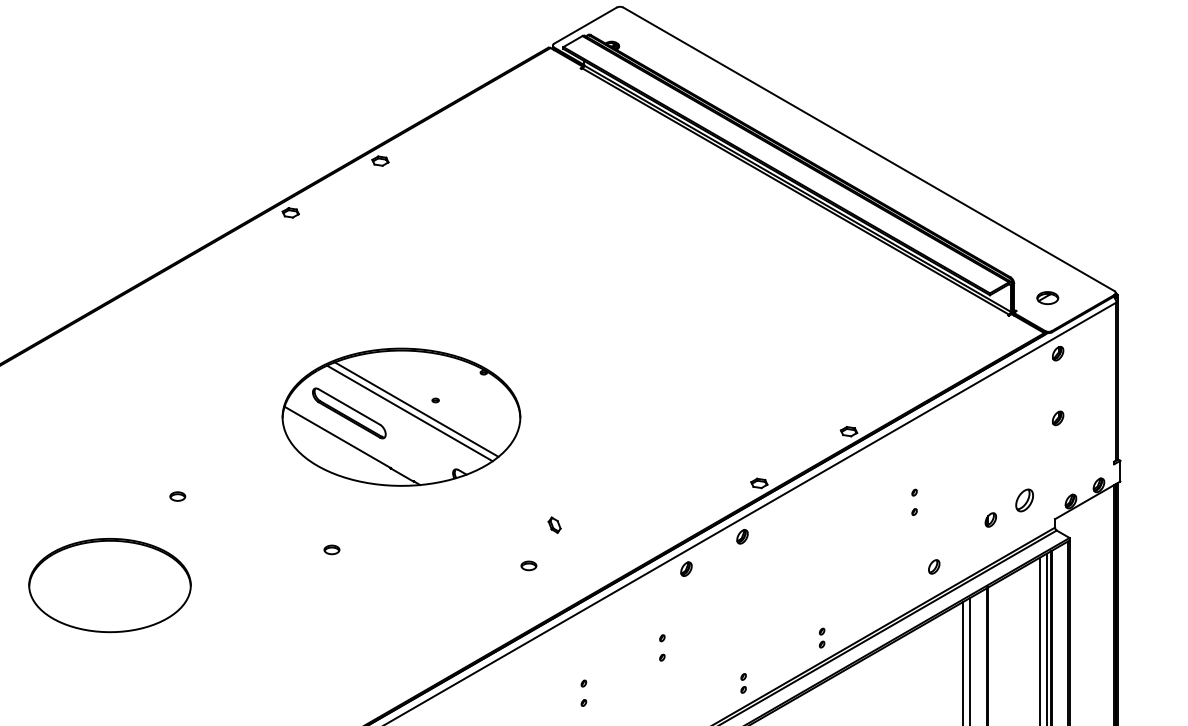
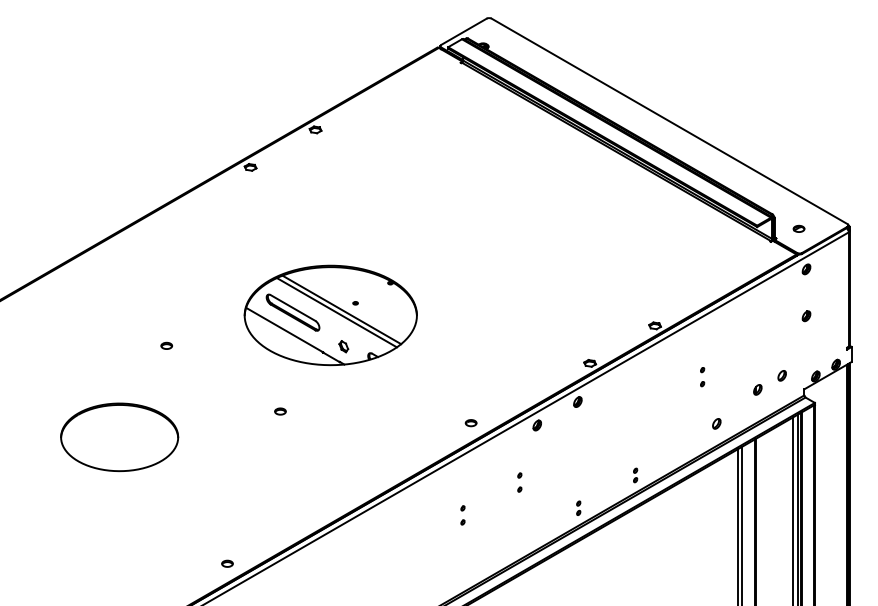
part: (1046, 297) -> (798, 228), size x0.71
part: (177, 495) -> (166, 345), moved
part: (1023, 500) -> (781, 375), size x0.62
part: (554, 524) -> (343, 346), moved
part: (528, 566) -> (470, 423), moved

